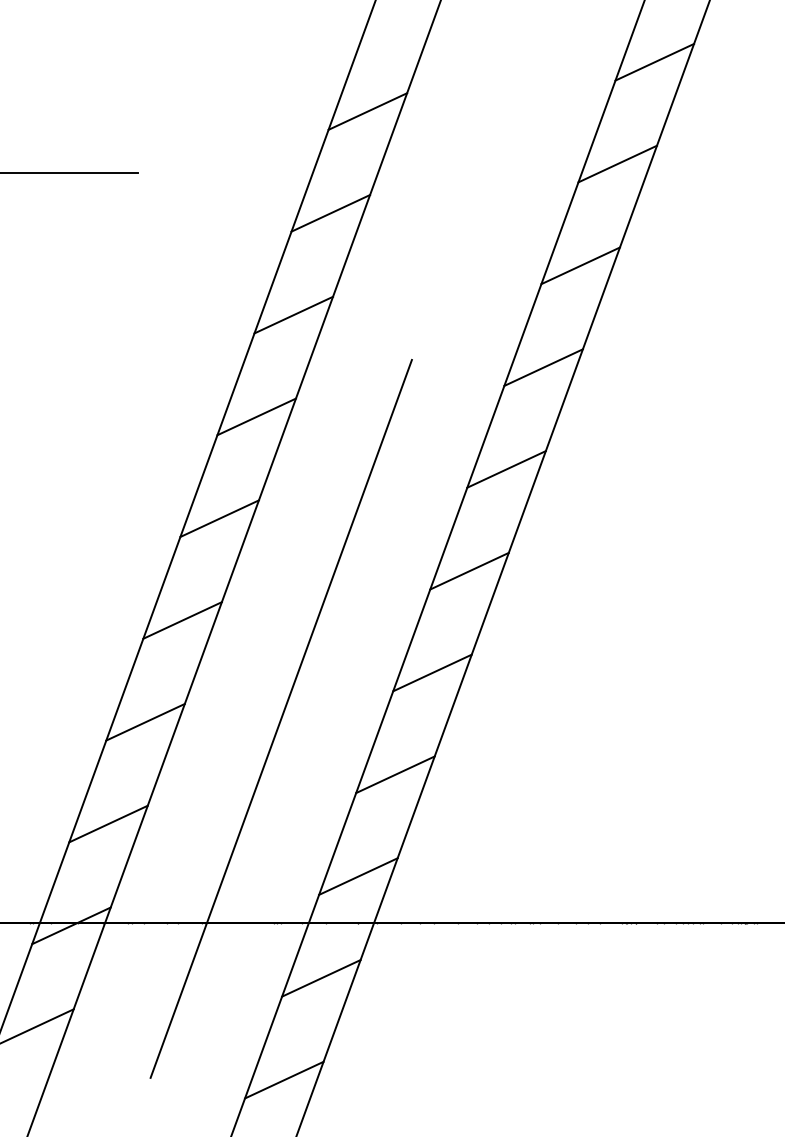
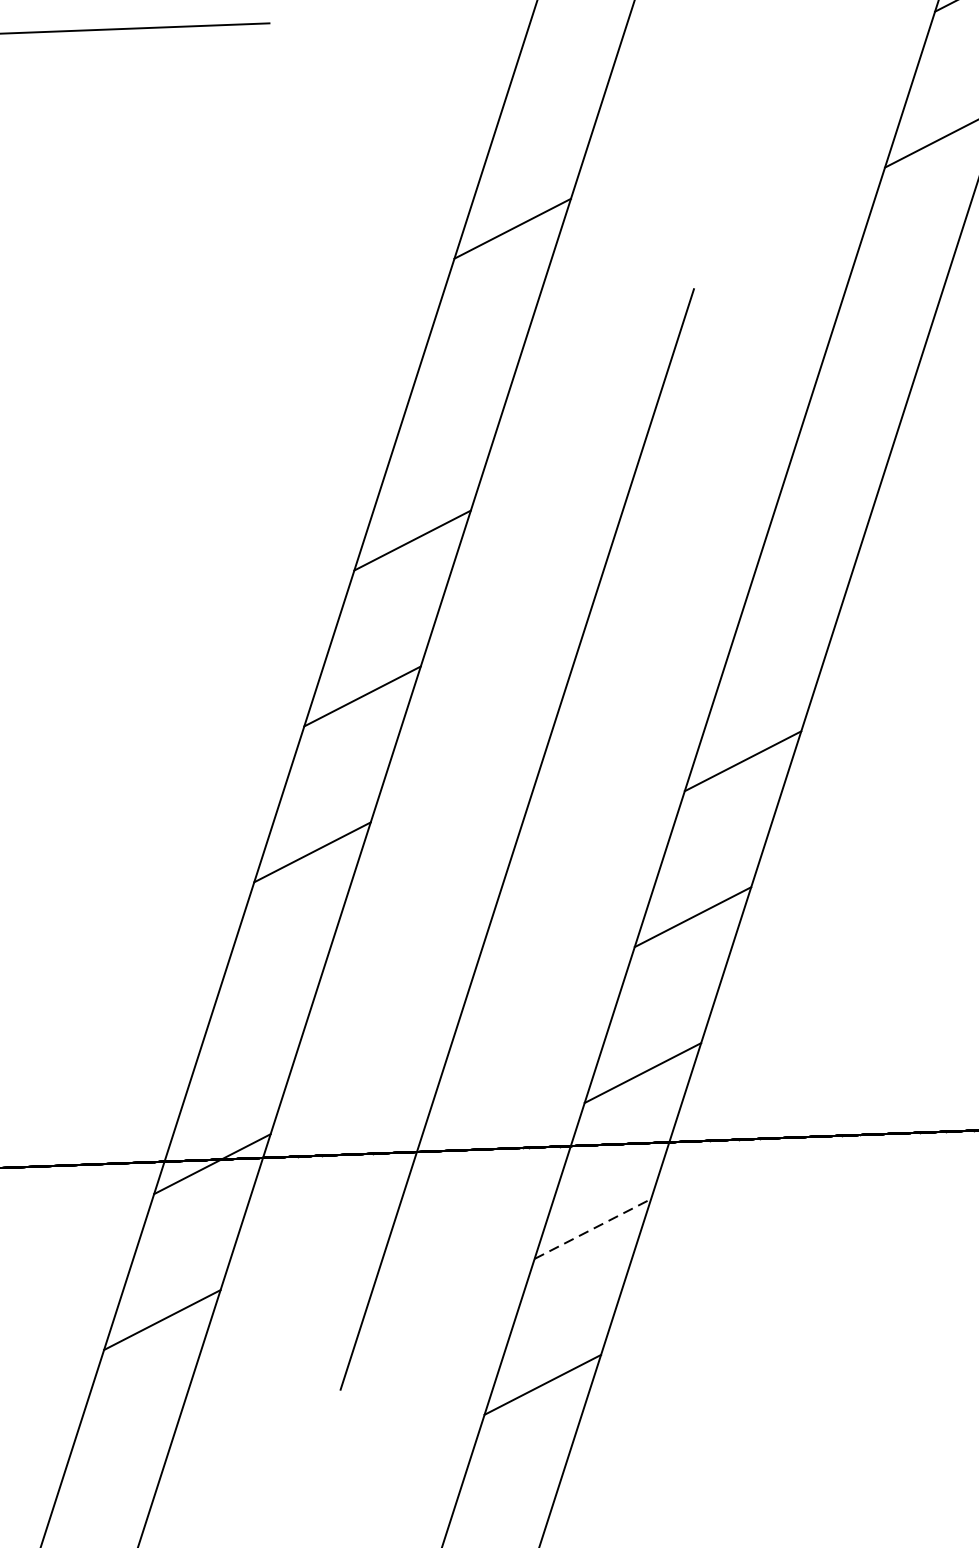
line: (330, 213) -> (562, 73), removed
line: (543, 367) -> (892, 293), removed
line: (256, 416) -> (462, 384), removed
line: (506, 469) -> (843, 449), removed
line: (469, 570) -> (792, 604), removed
line: (108, 823) -> (262, 1007), removed
line: (321, 978) -> (593, 1229), solid -> dashed

